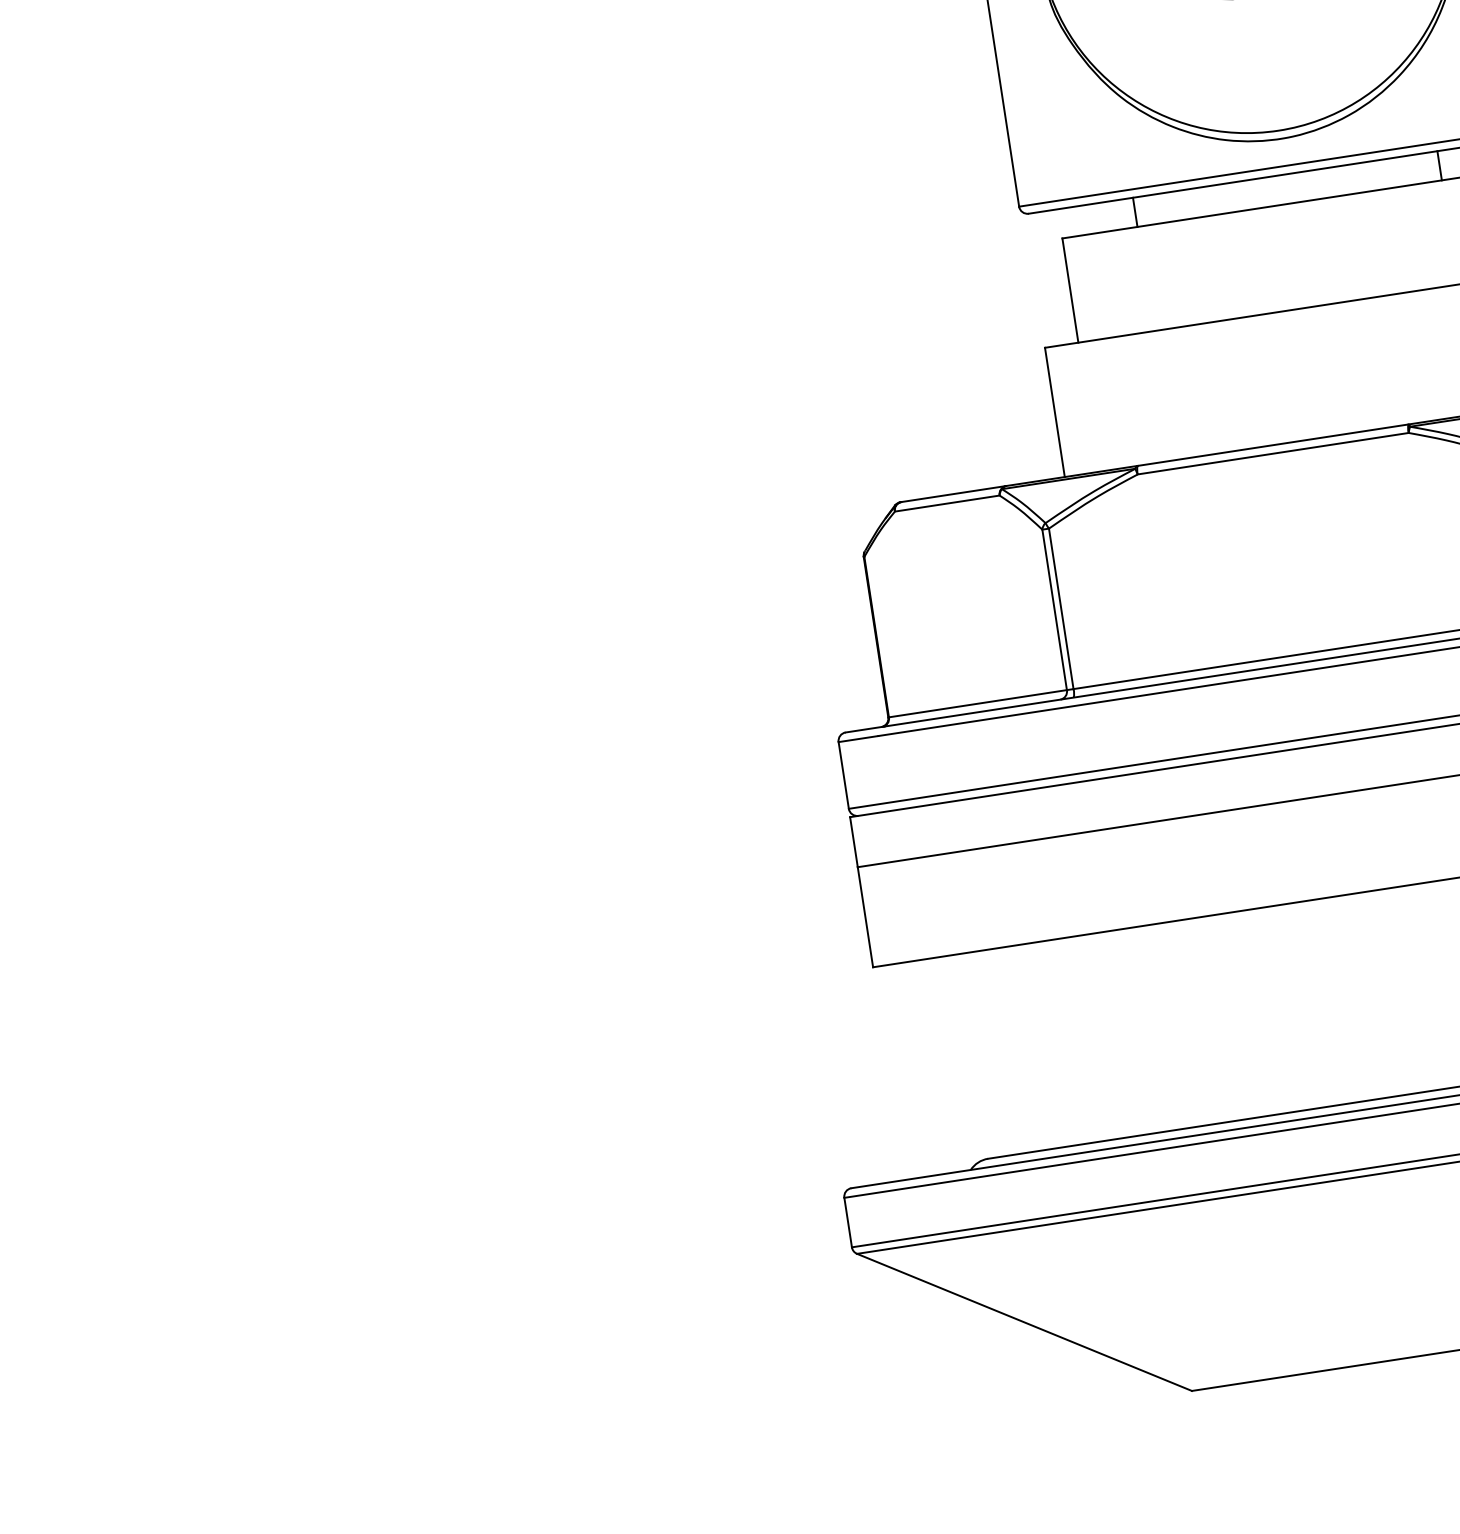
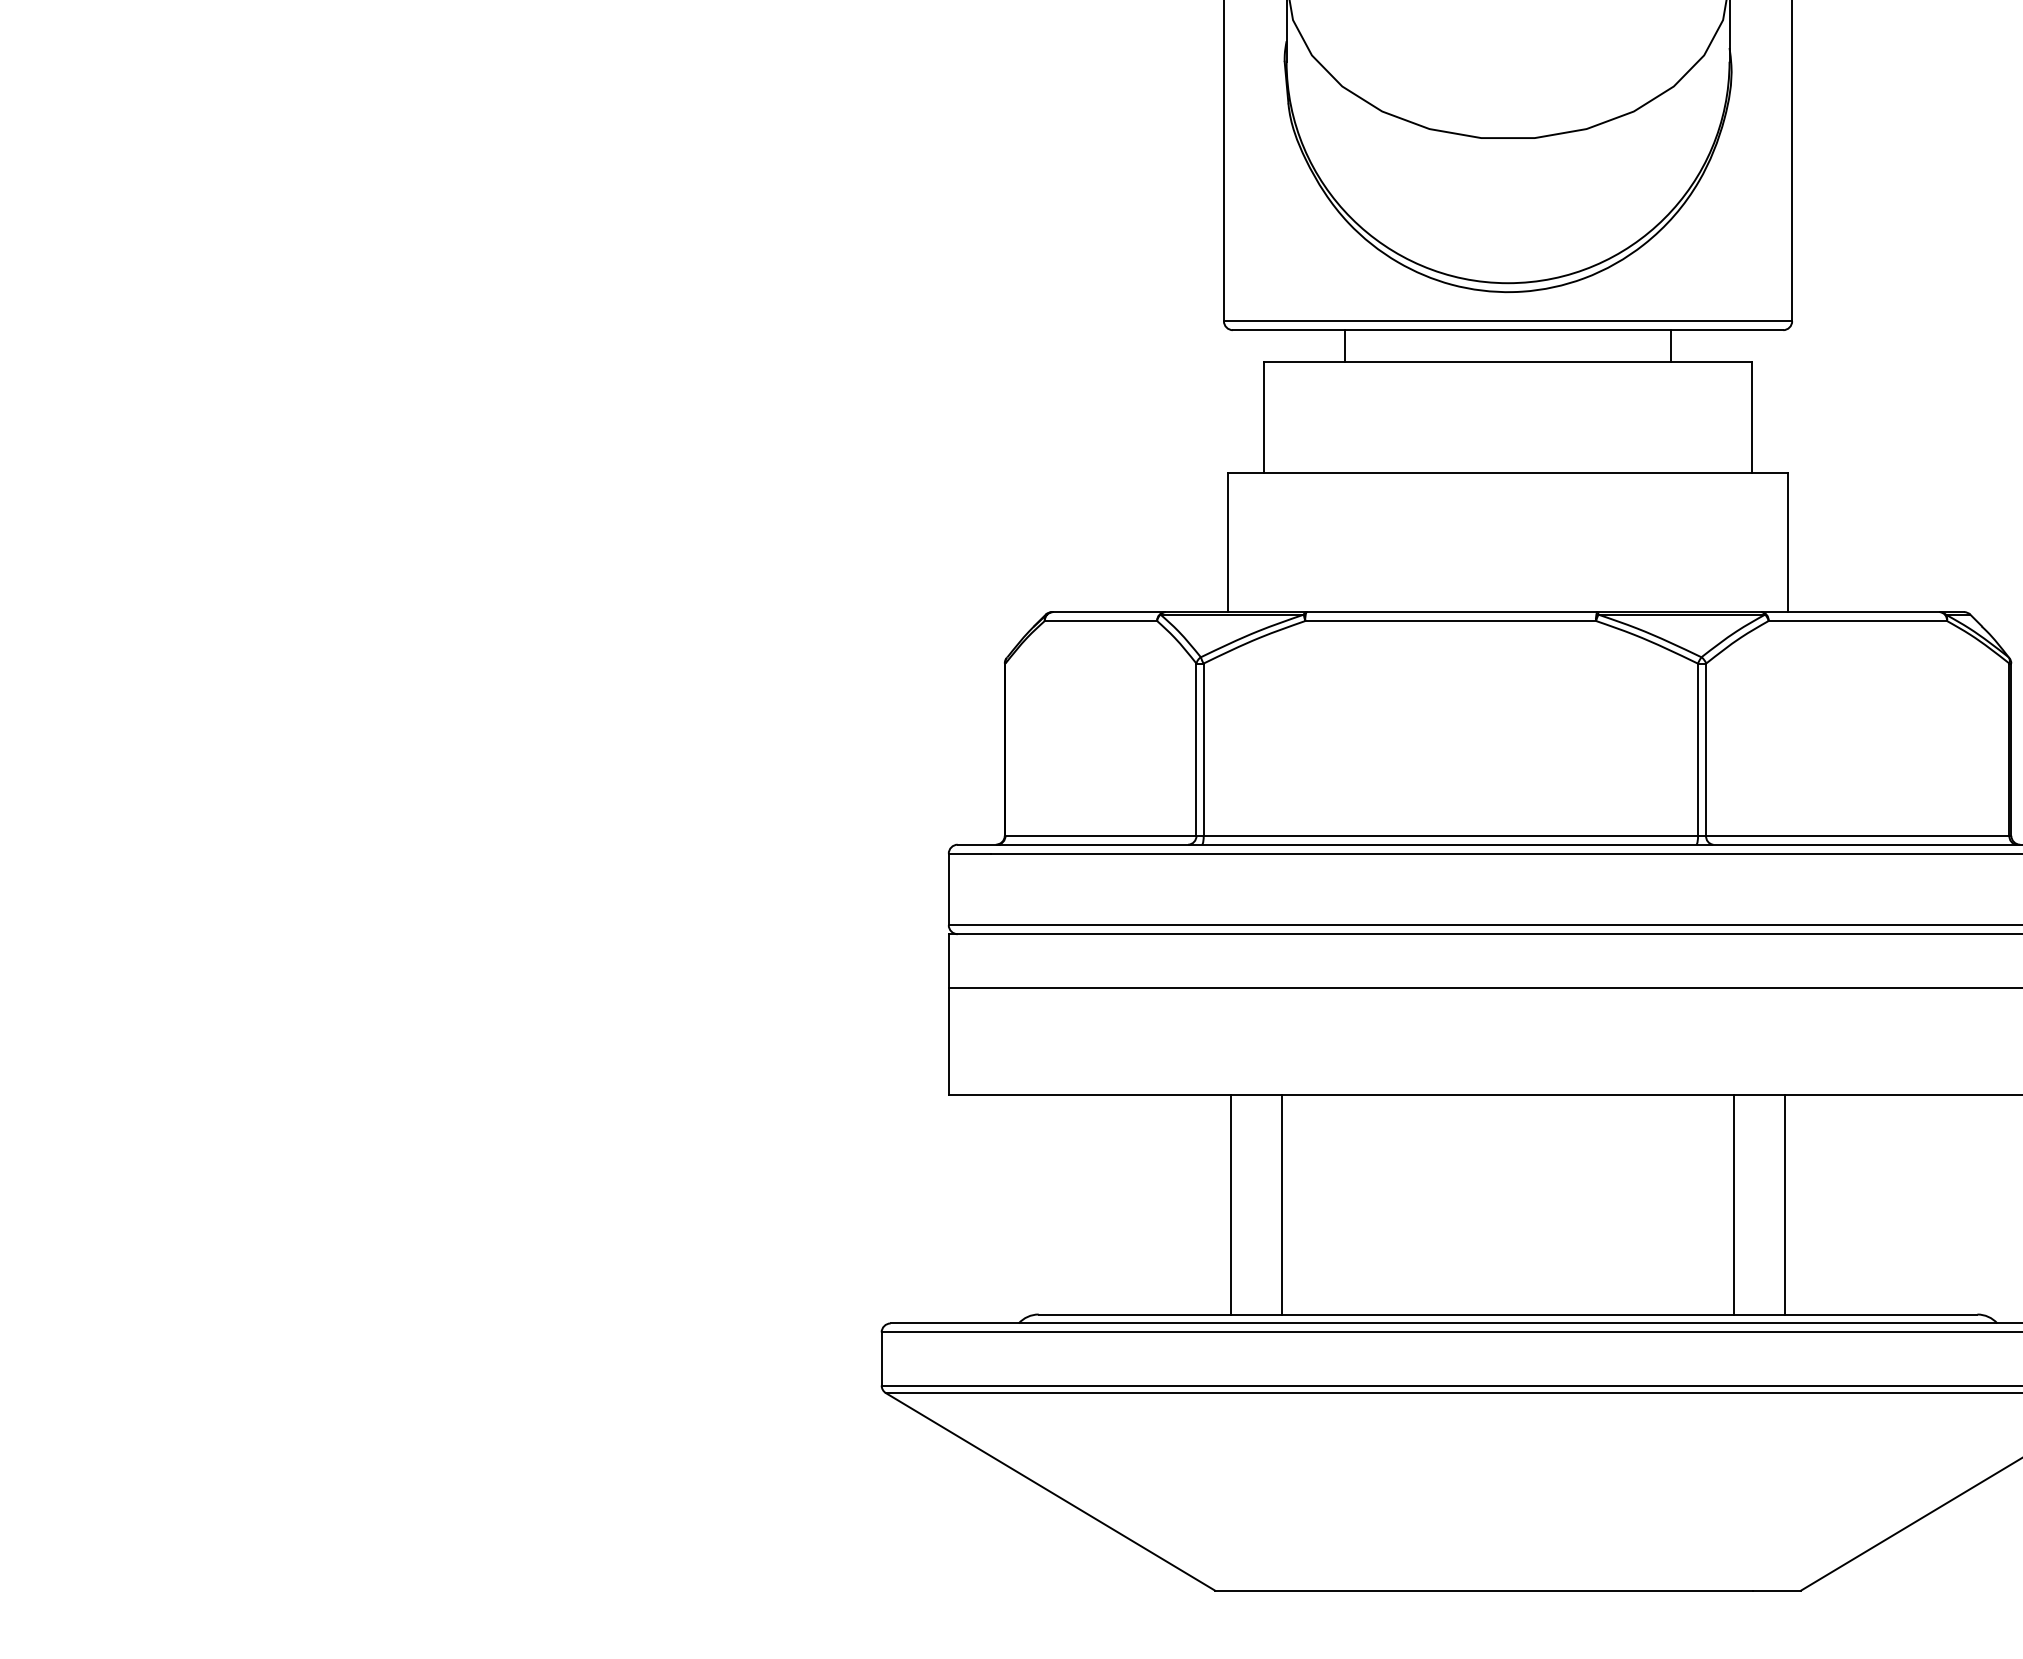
line: (1198, 1021) -> (1281, 1204), added
line: (1151, 1028) -> (1230, 1204), added

